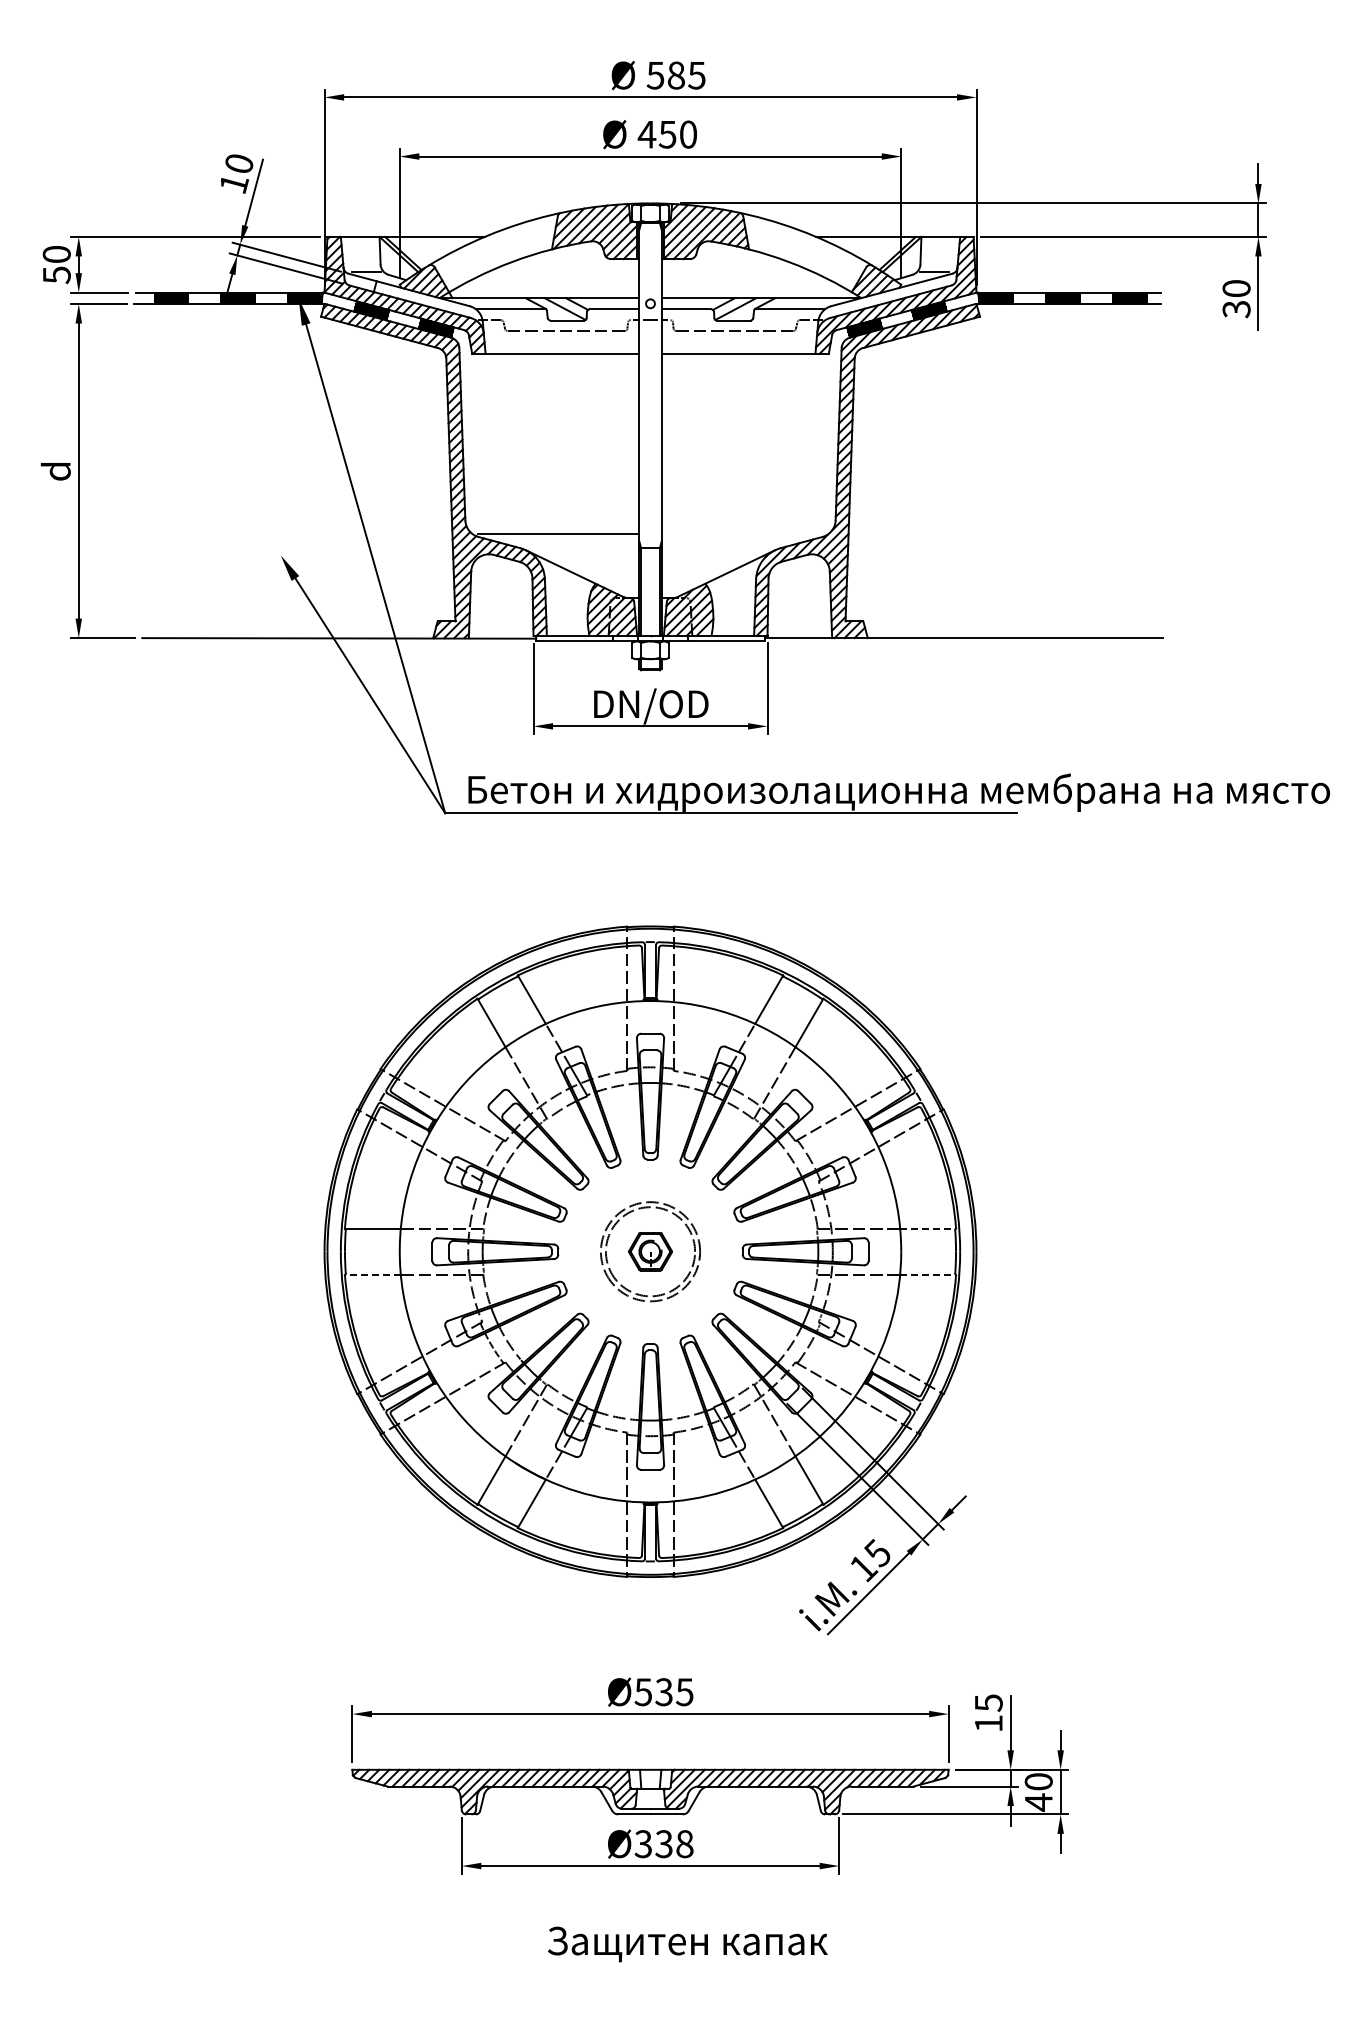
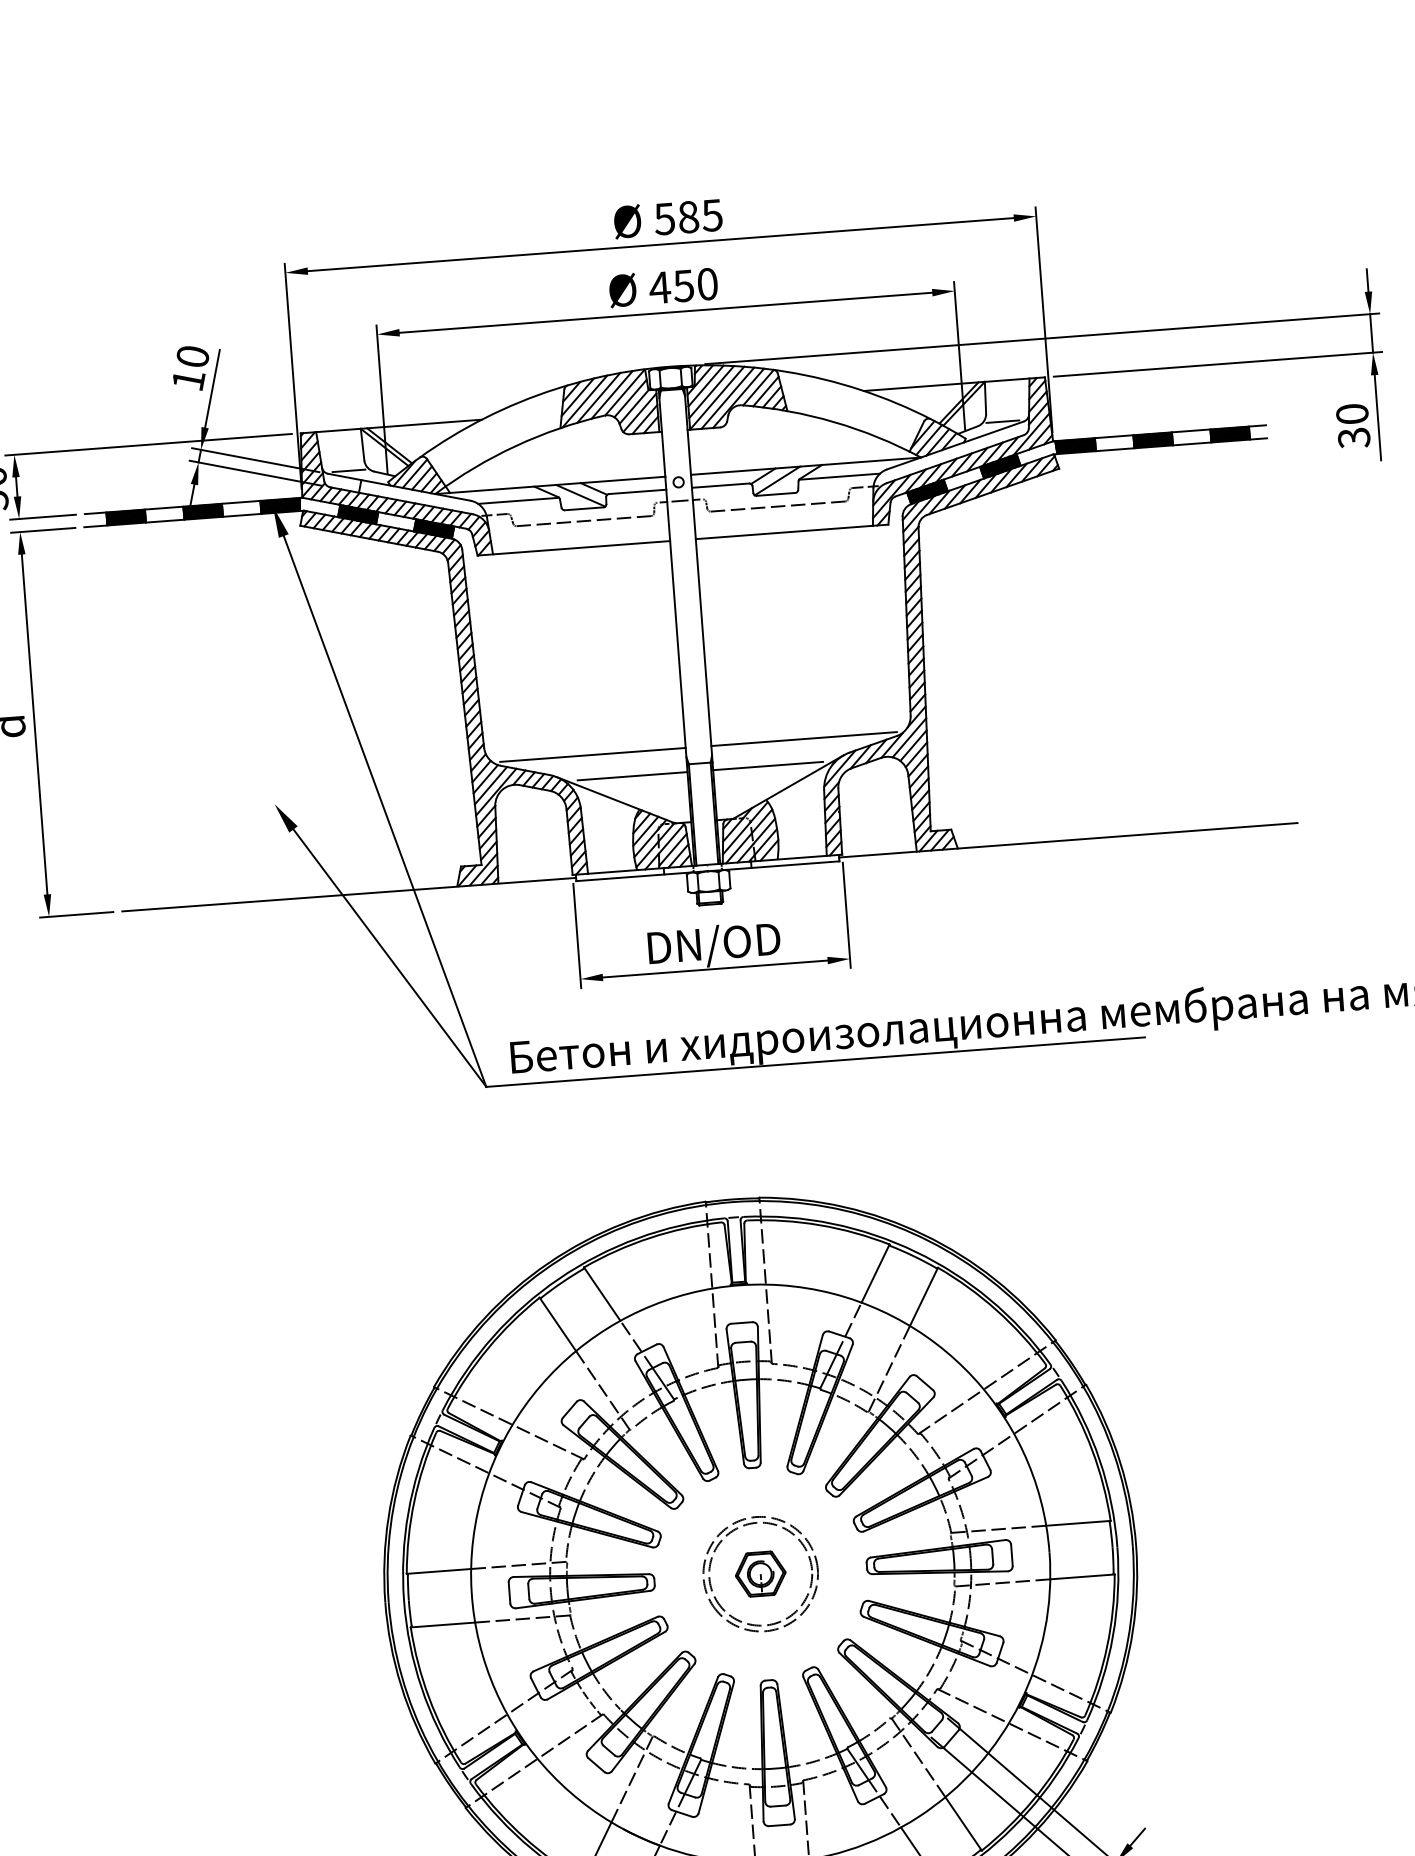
line: (741, 533) -> (803, 739), added
line: (591, 554) -> (632, 776), added
line: (708, 554) -> (767, 766), added
line: (928, 1228) -> (1078, 1523), dashed -> solid
line: (372, 1275) -> (442, 1625), dashed -> solid
line: (928, 1275) -> (1082, 1577), dashed -> solid

